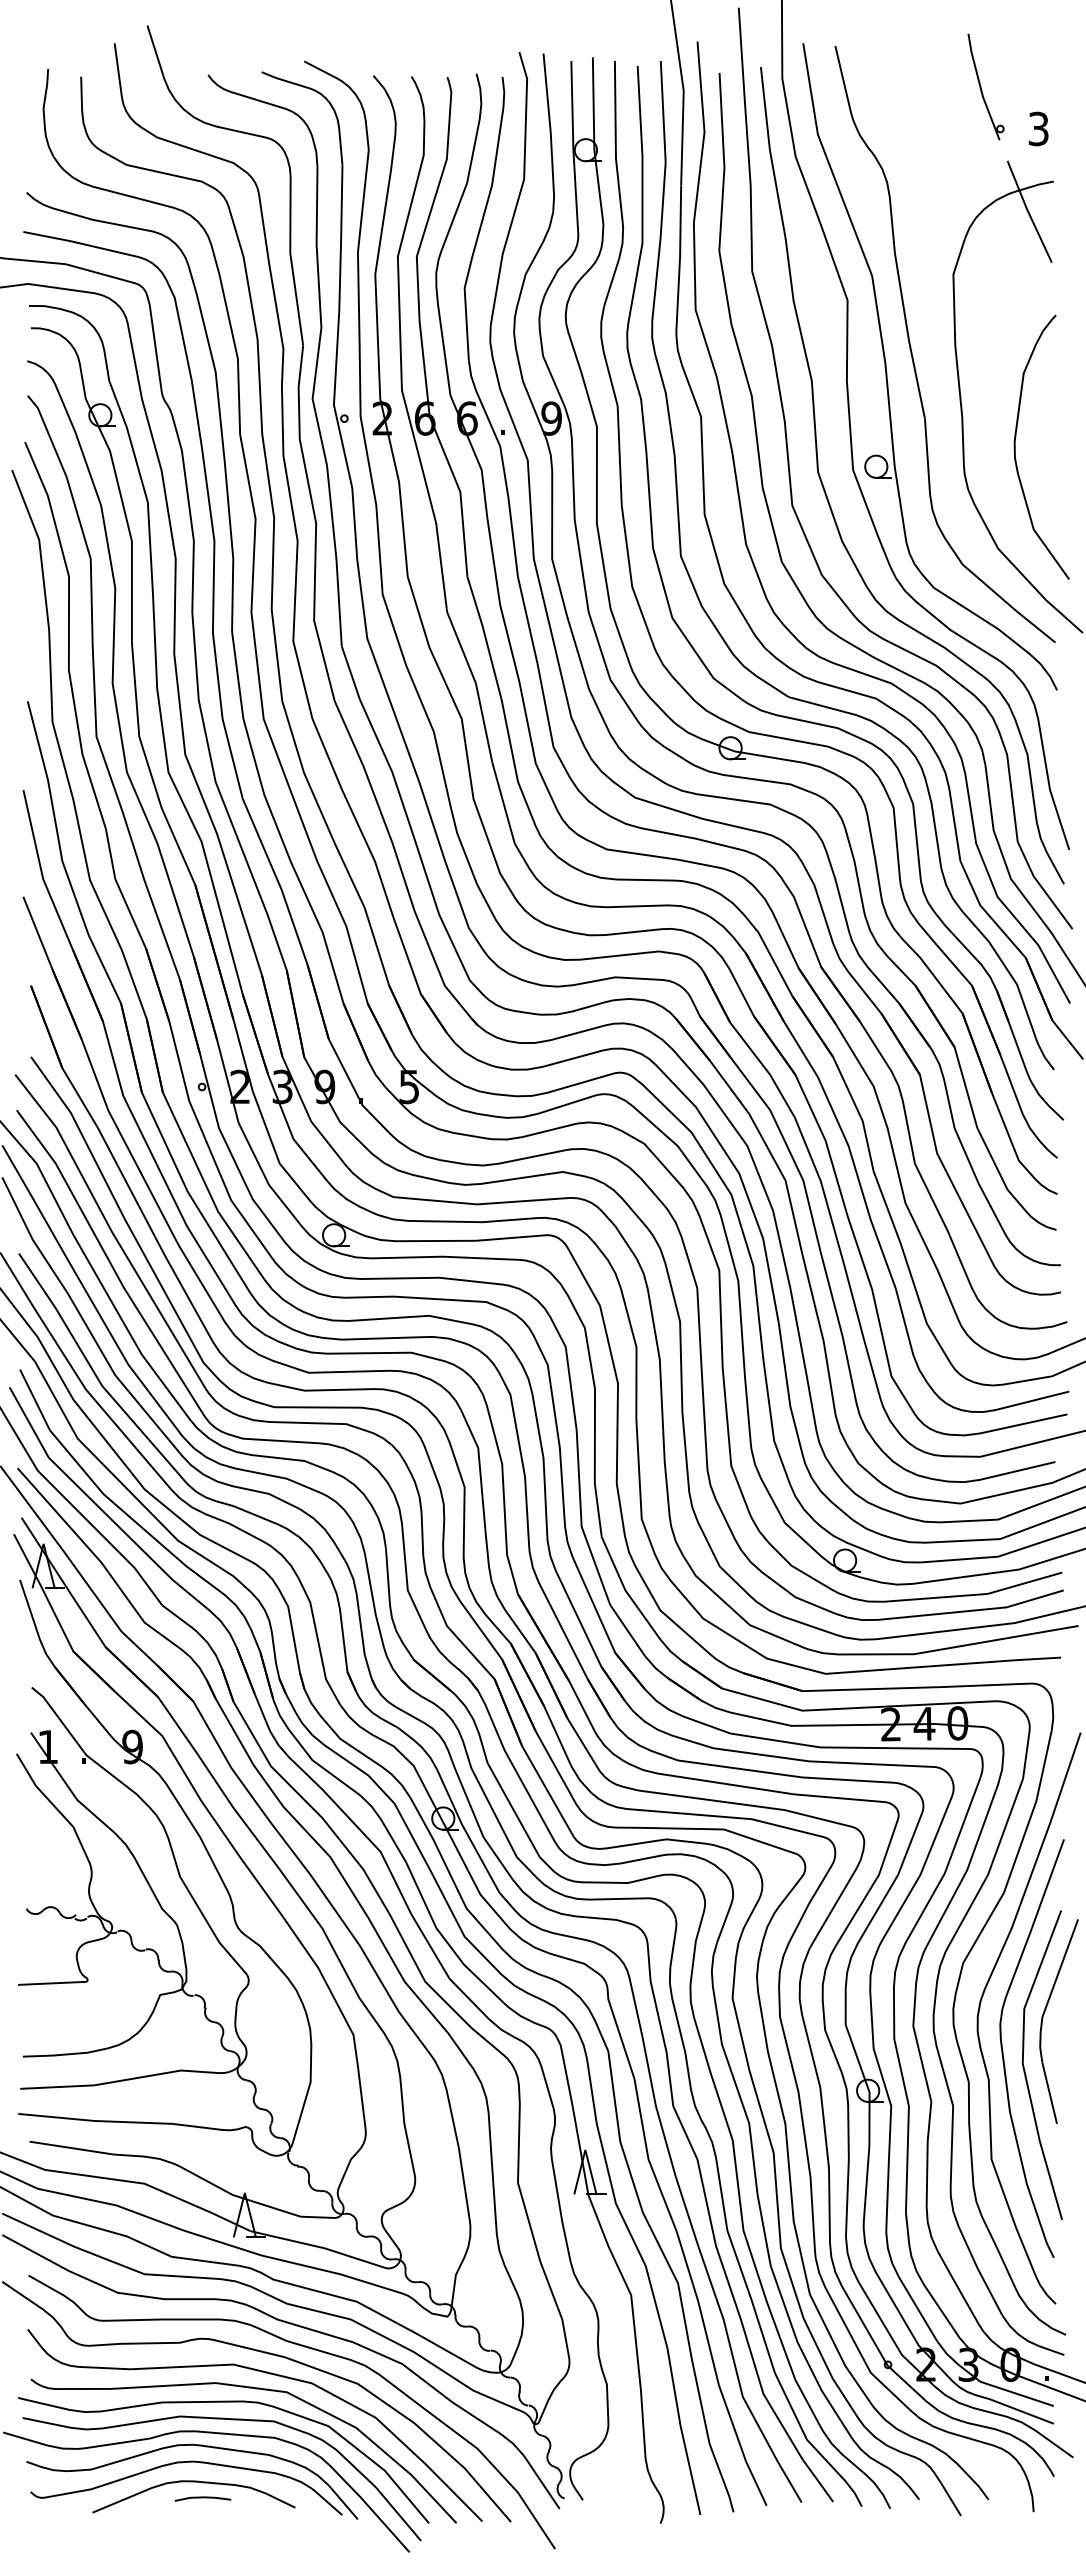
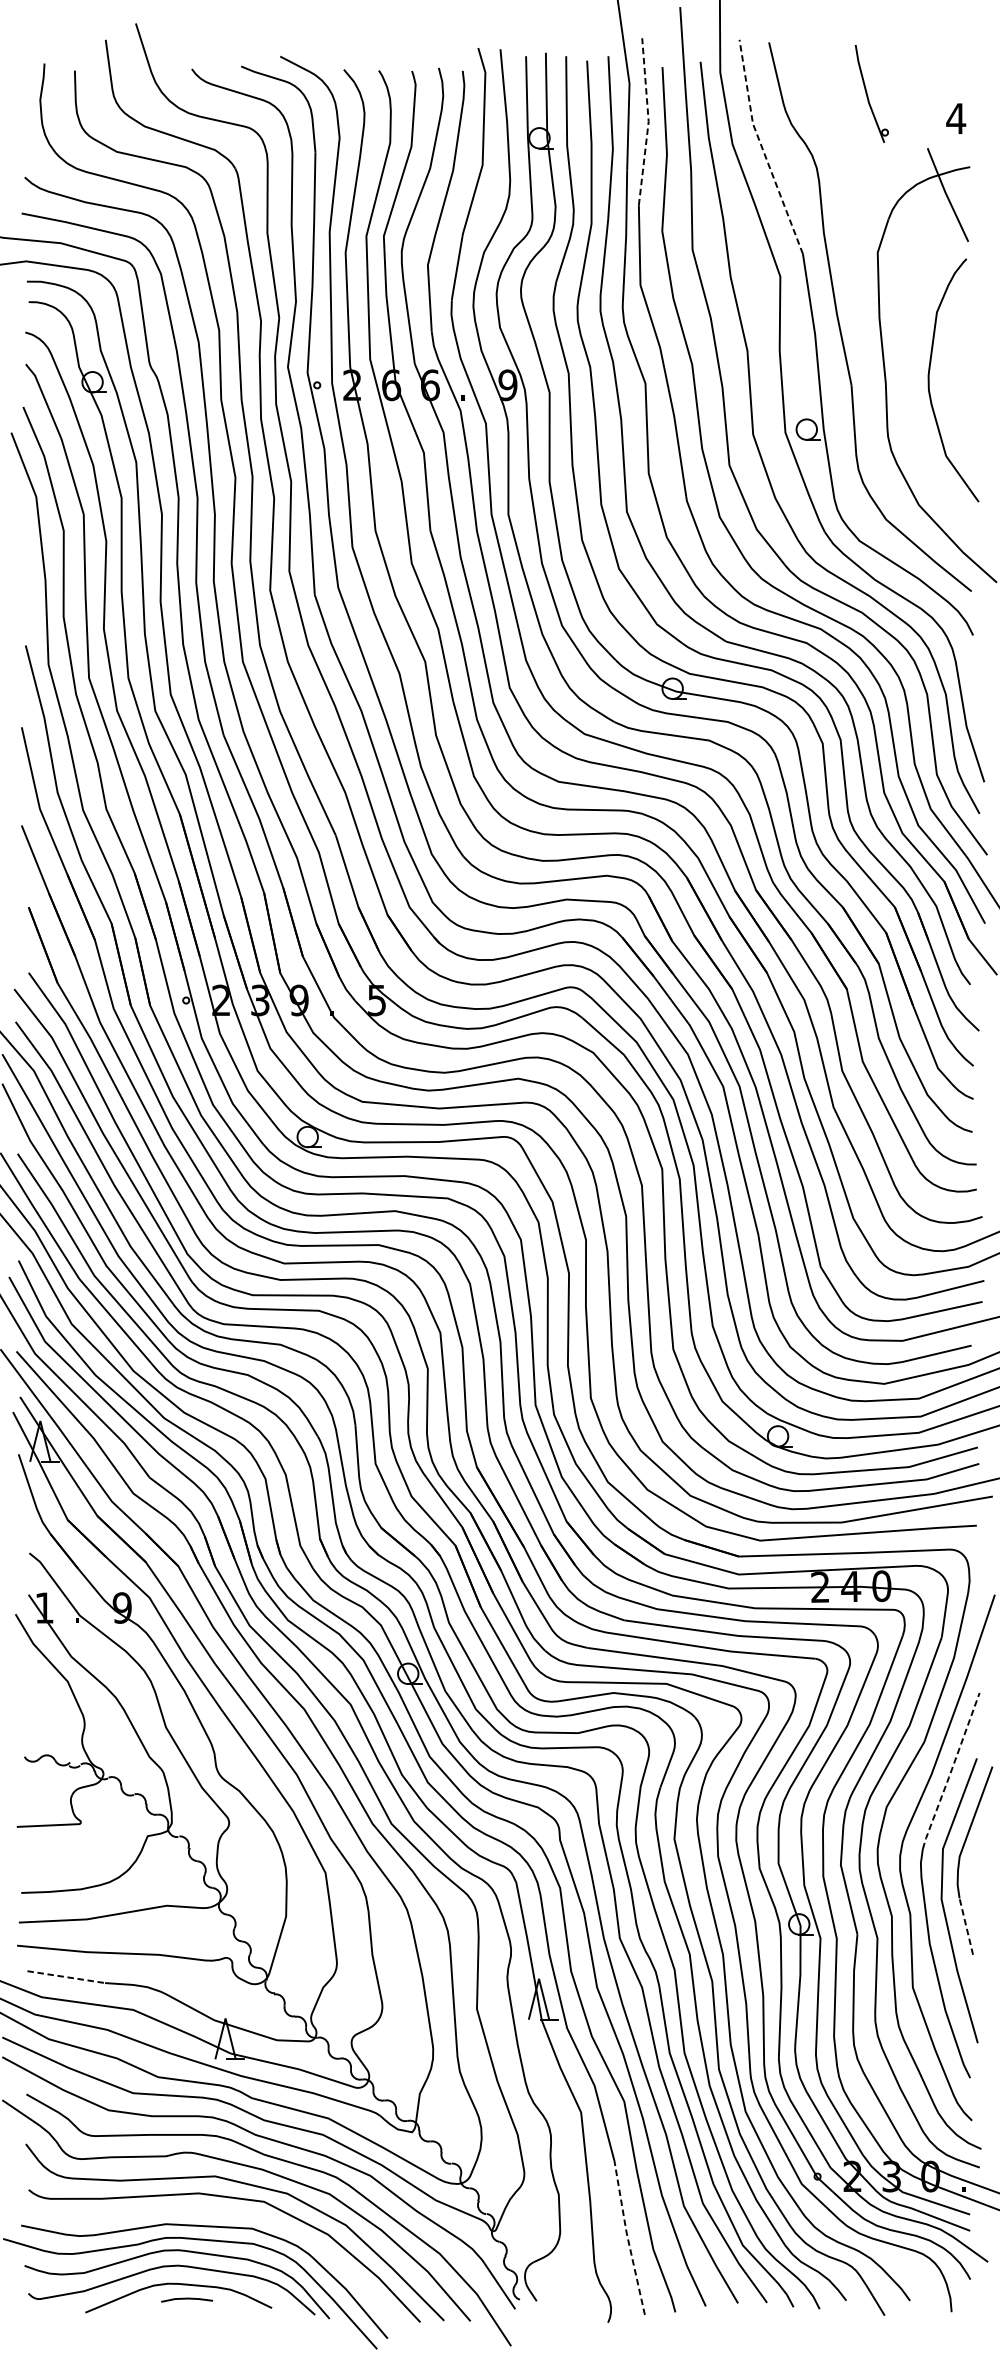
part: (985, 86) -> (871, 93), moved
text: (1038, 128) -> (956, 118), 3 -> 4
line: (704, 132) -> (648, 121), solid -> dashed
line: (828, 161) -> (762, 148), solid -> dashed
curve: (1015, 446) -> (929, 379), moved
line: (1032, 1925) -> (950, 1772), solid -> dashed
line: (1049, 2093) -> (966, 1926), solid -> dashed
line: (71, 2148) -> (66, 1977), solid -> dashed
curve: (223, 2402) -> (205, 2211), removed
line: (681, 2431) -> (627, 2237), solid -> dashed

